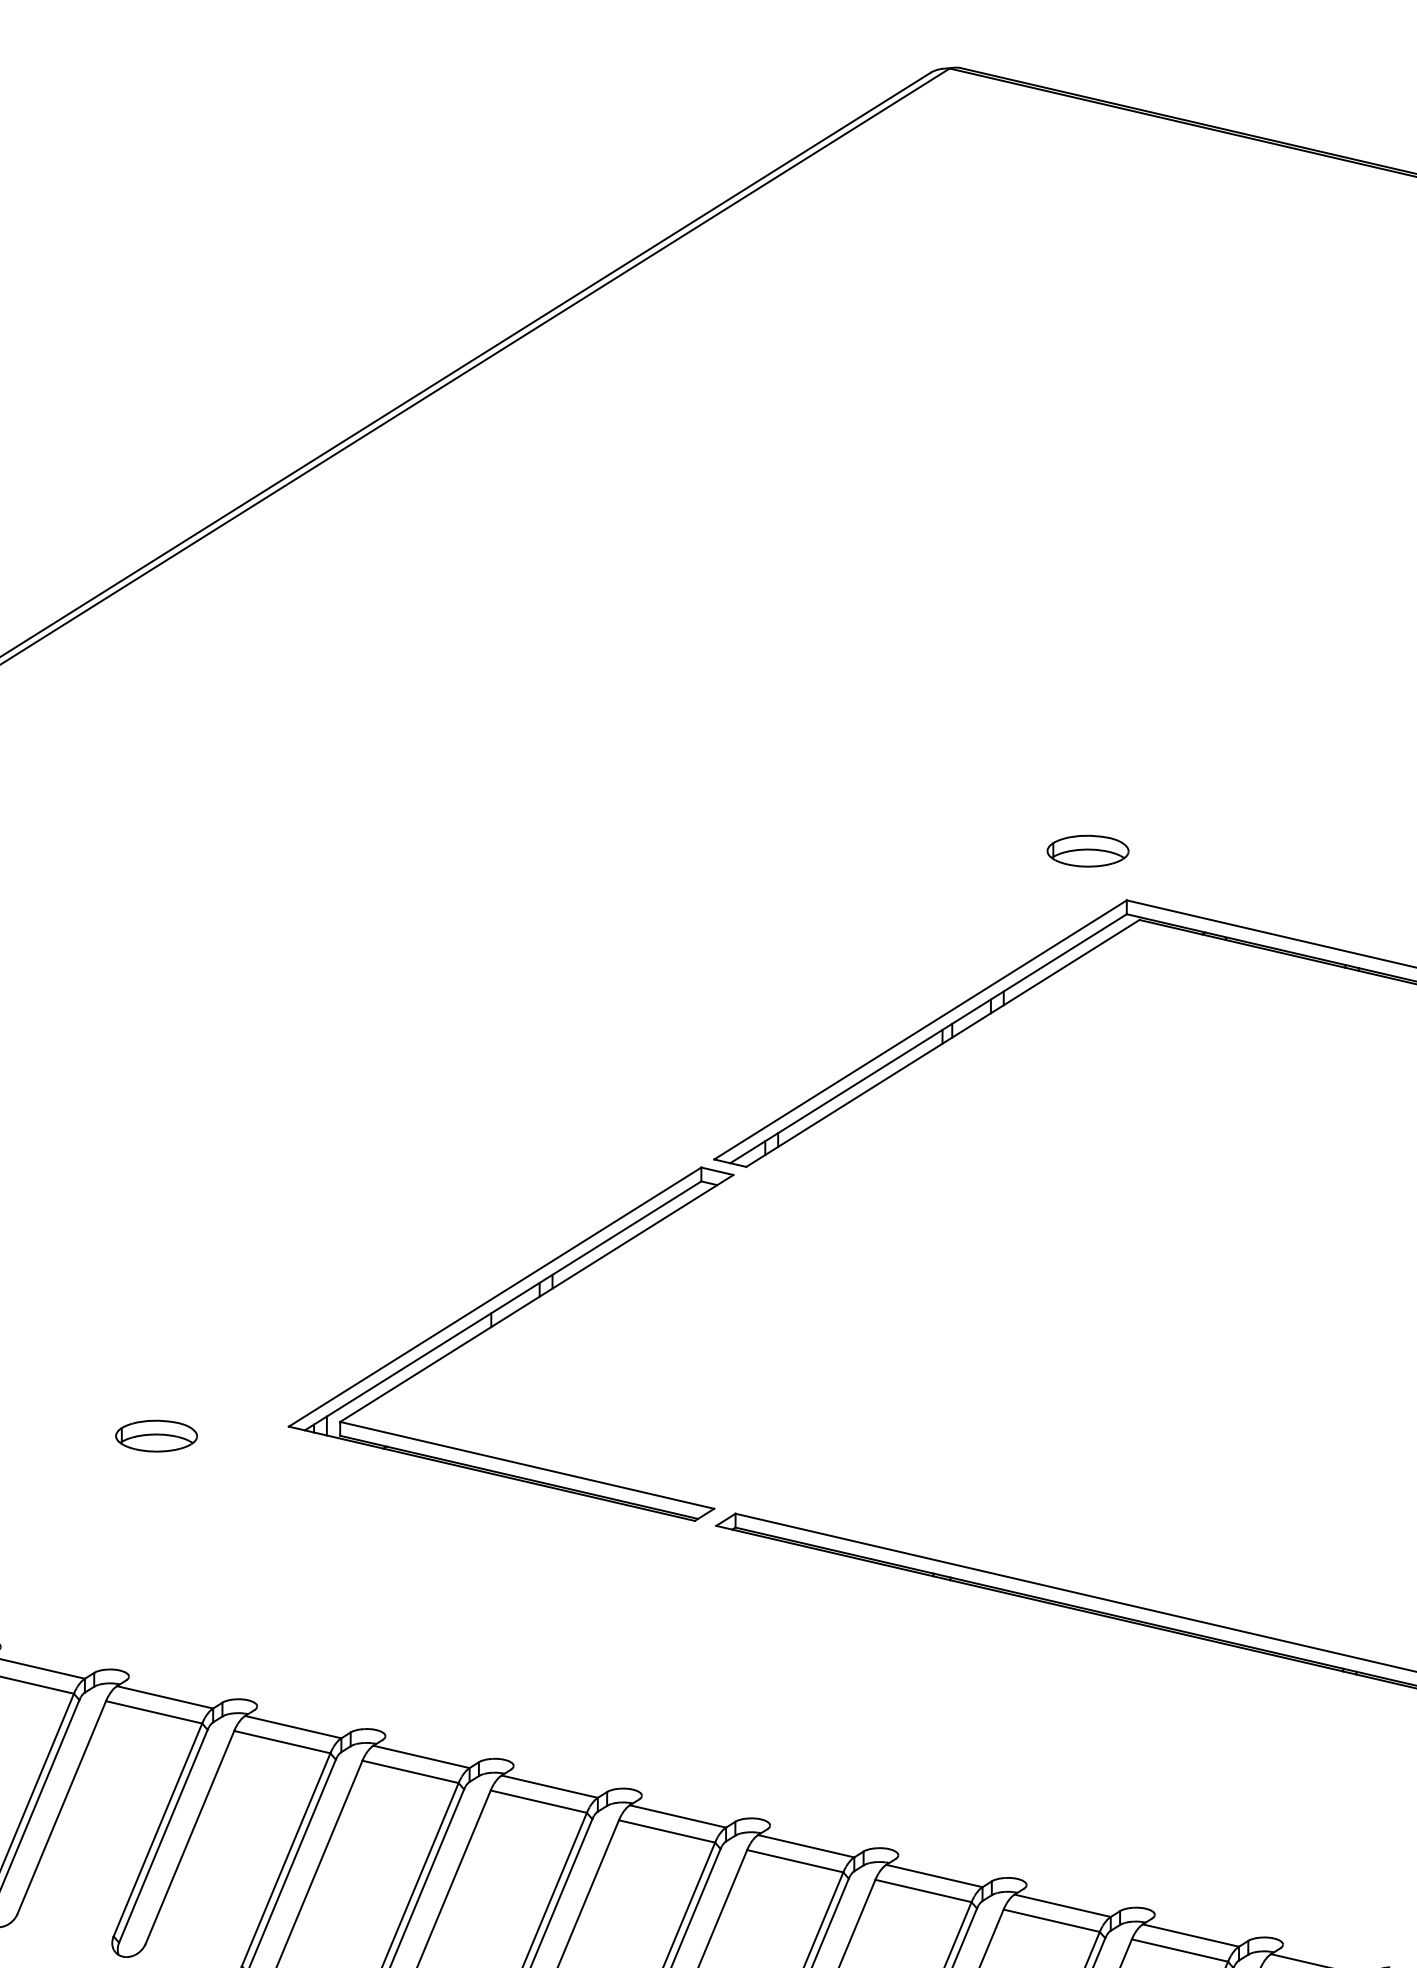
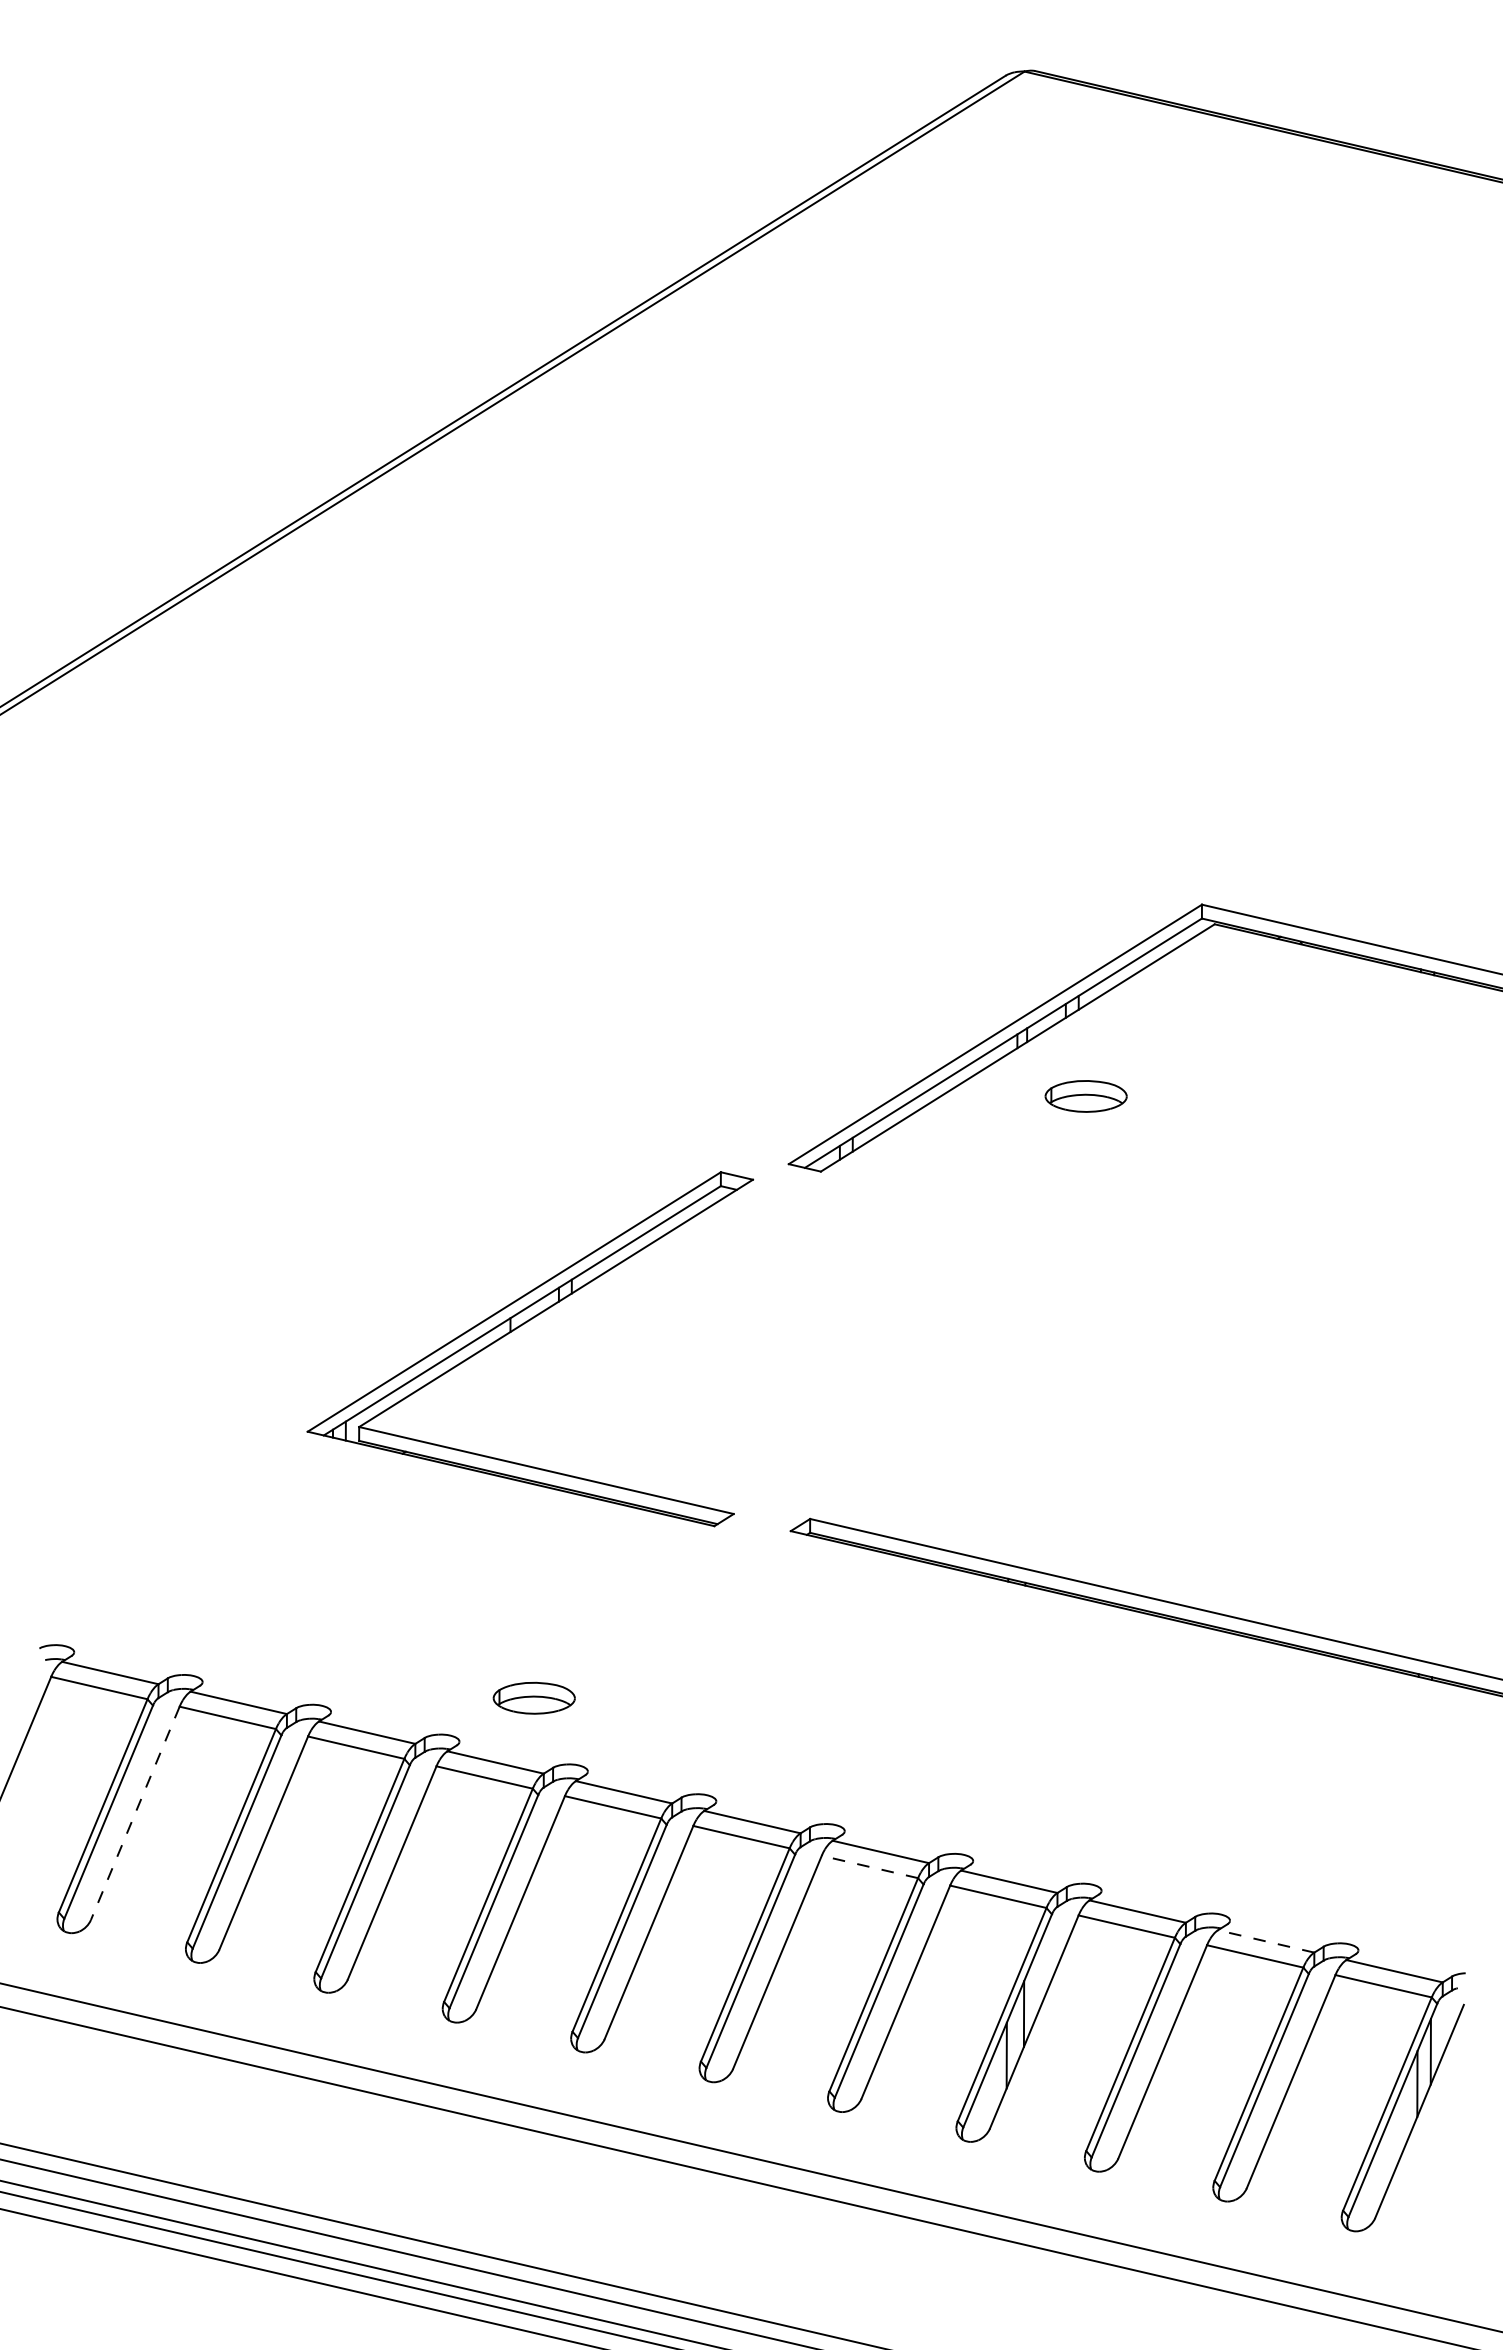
part: (1087, 851) -> (1085, 1096), moved
part: (499, 1323) -> (518, 1328), moved
part: (155, 1435) -> (533, 1697), moved
line: (61, 1807) -> (135, 1813), solid -> dashed
line: (794, 1860) -> (869, 1866), solid -> dashed
line: (1190, 1935) -> (1265, 1941), solid -> dashed

